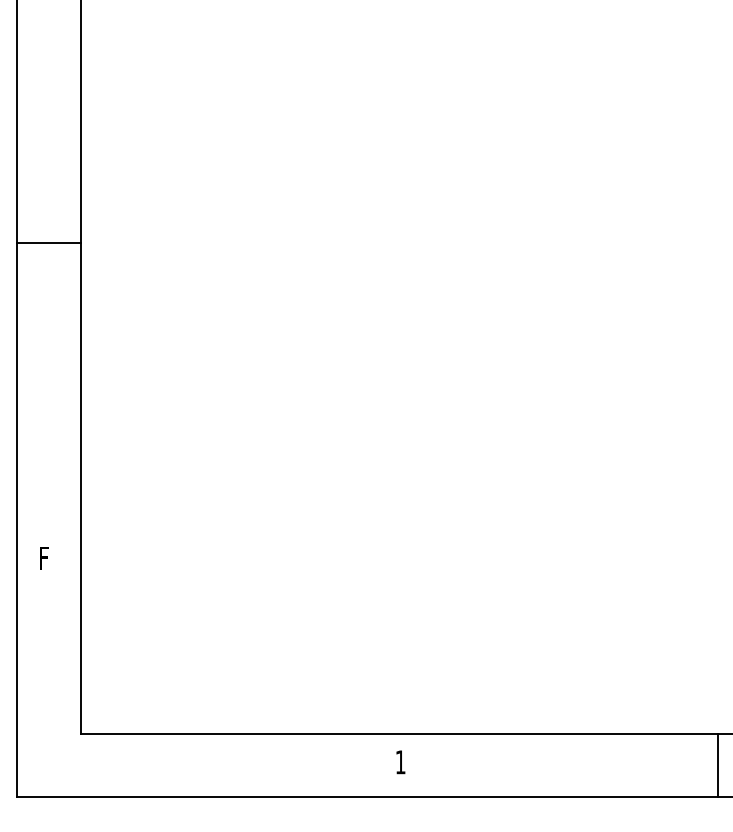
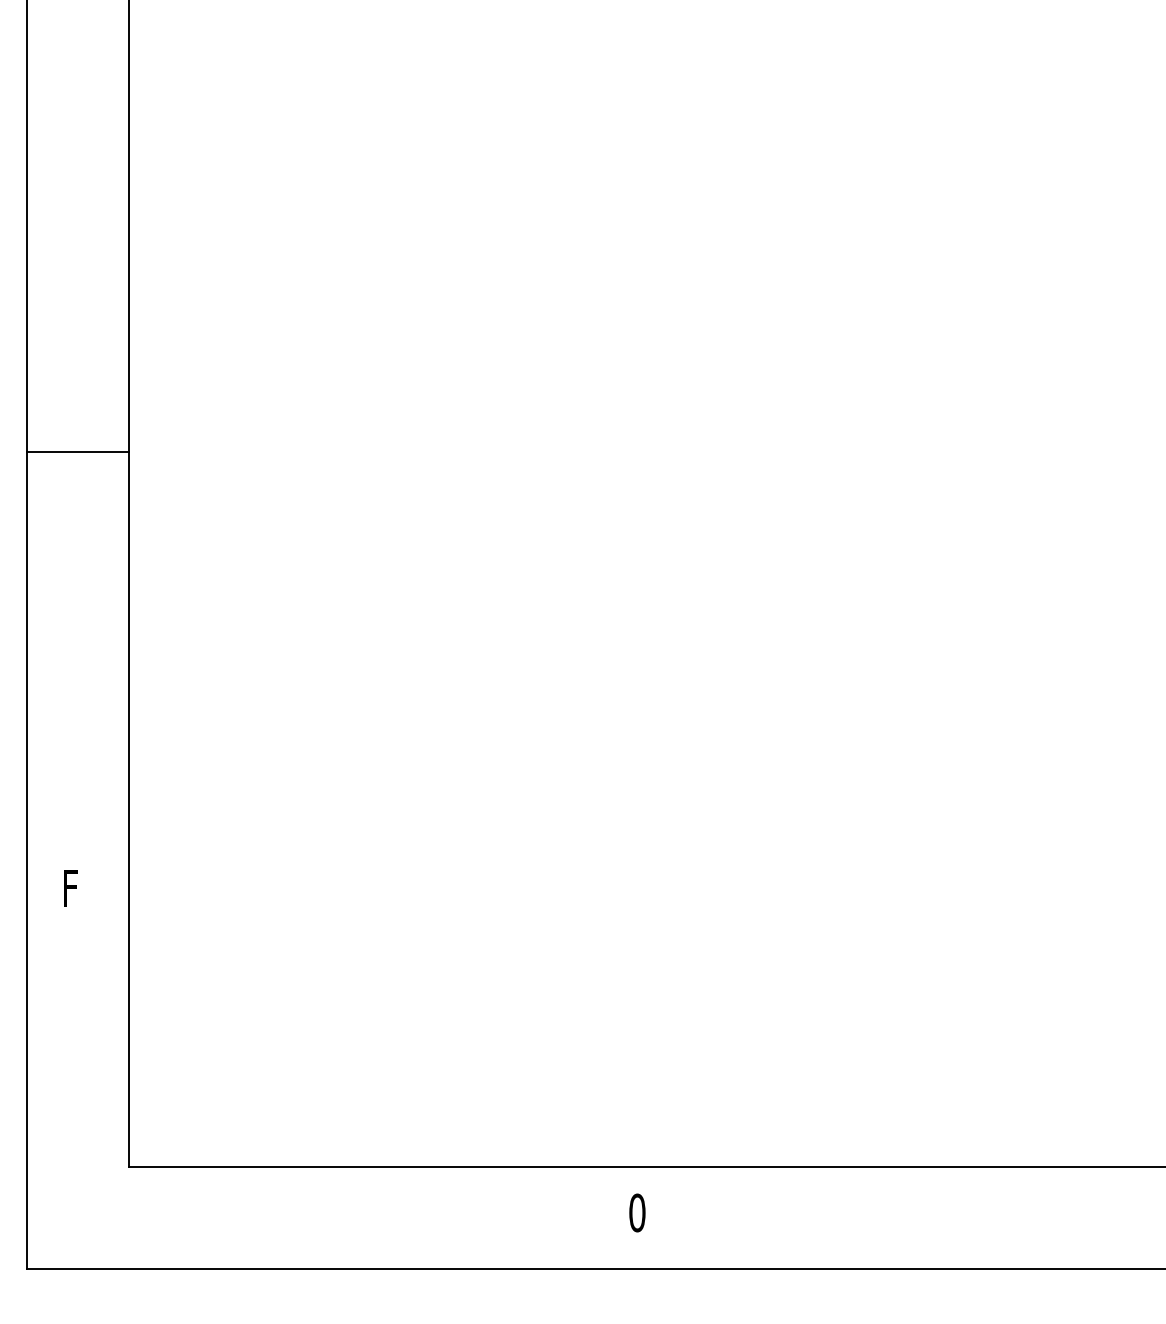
line: (48, 242) -> (77, 451), moved
text: (400, 762) -> (637, 1213), 1 -> 0
line: (718, 765) -> (1142, 1218), removed

